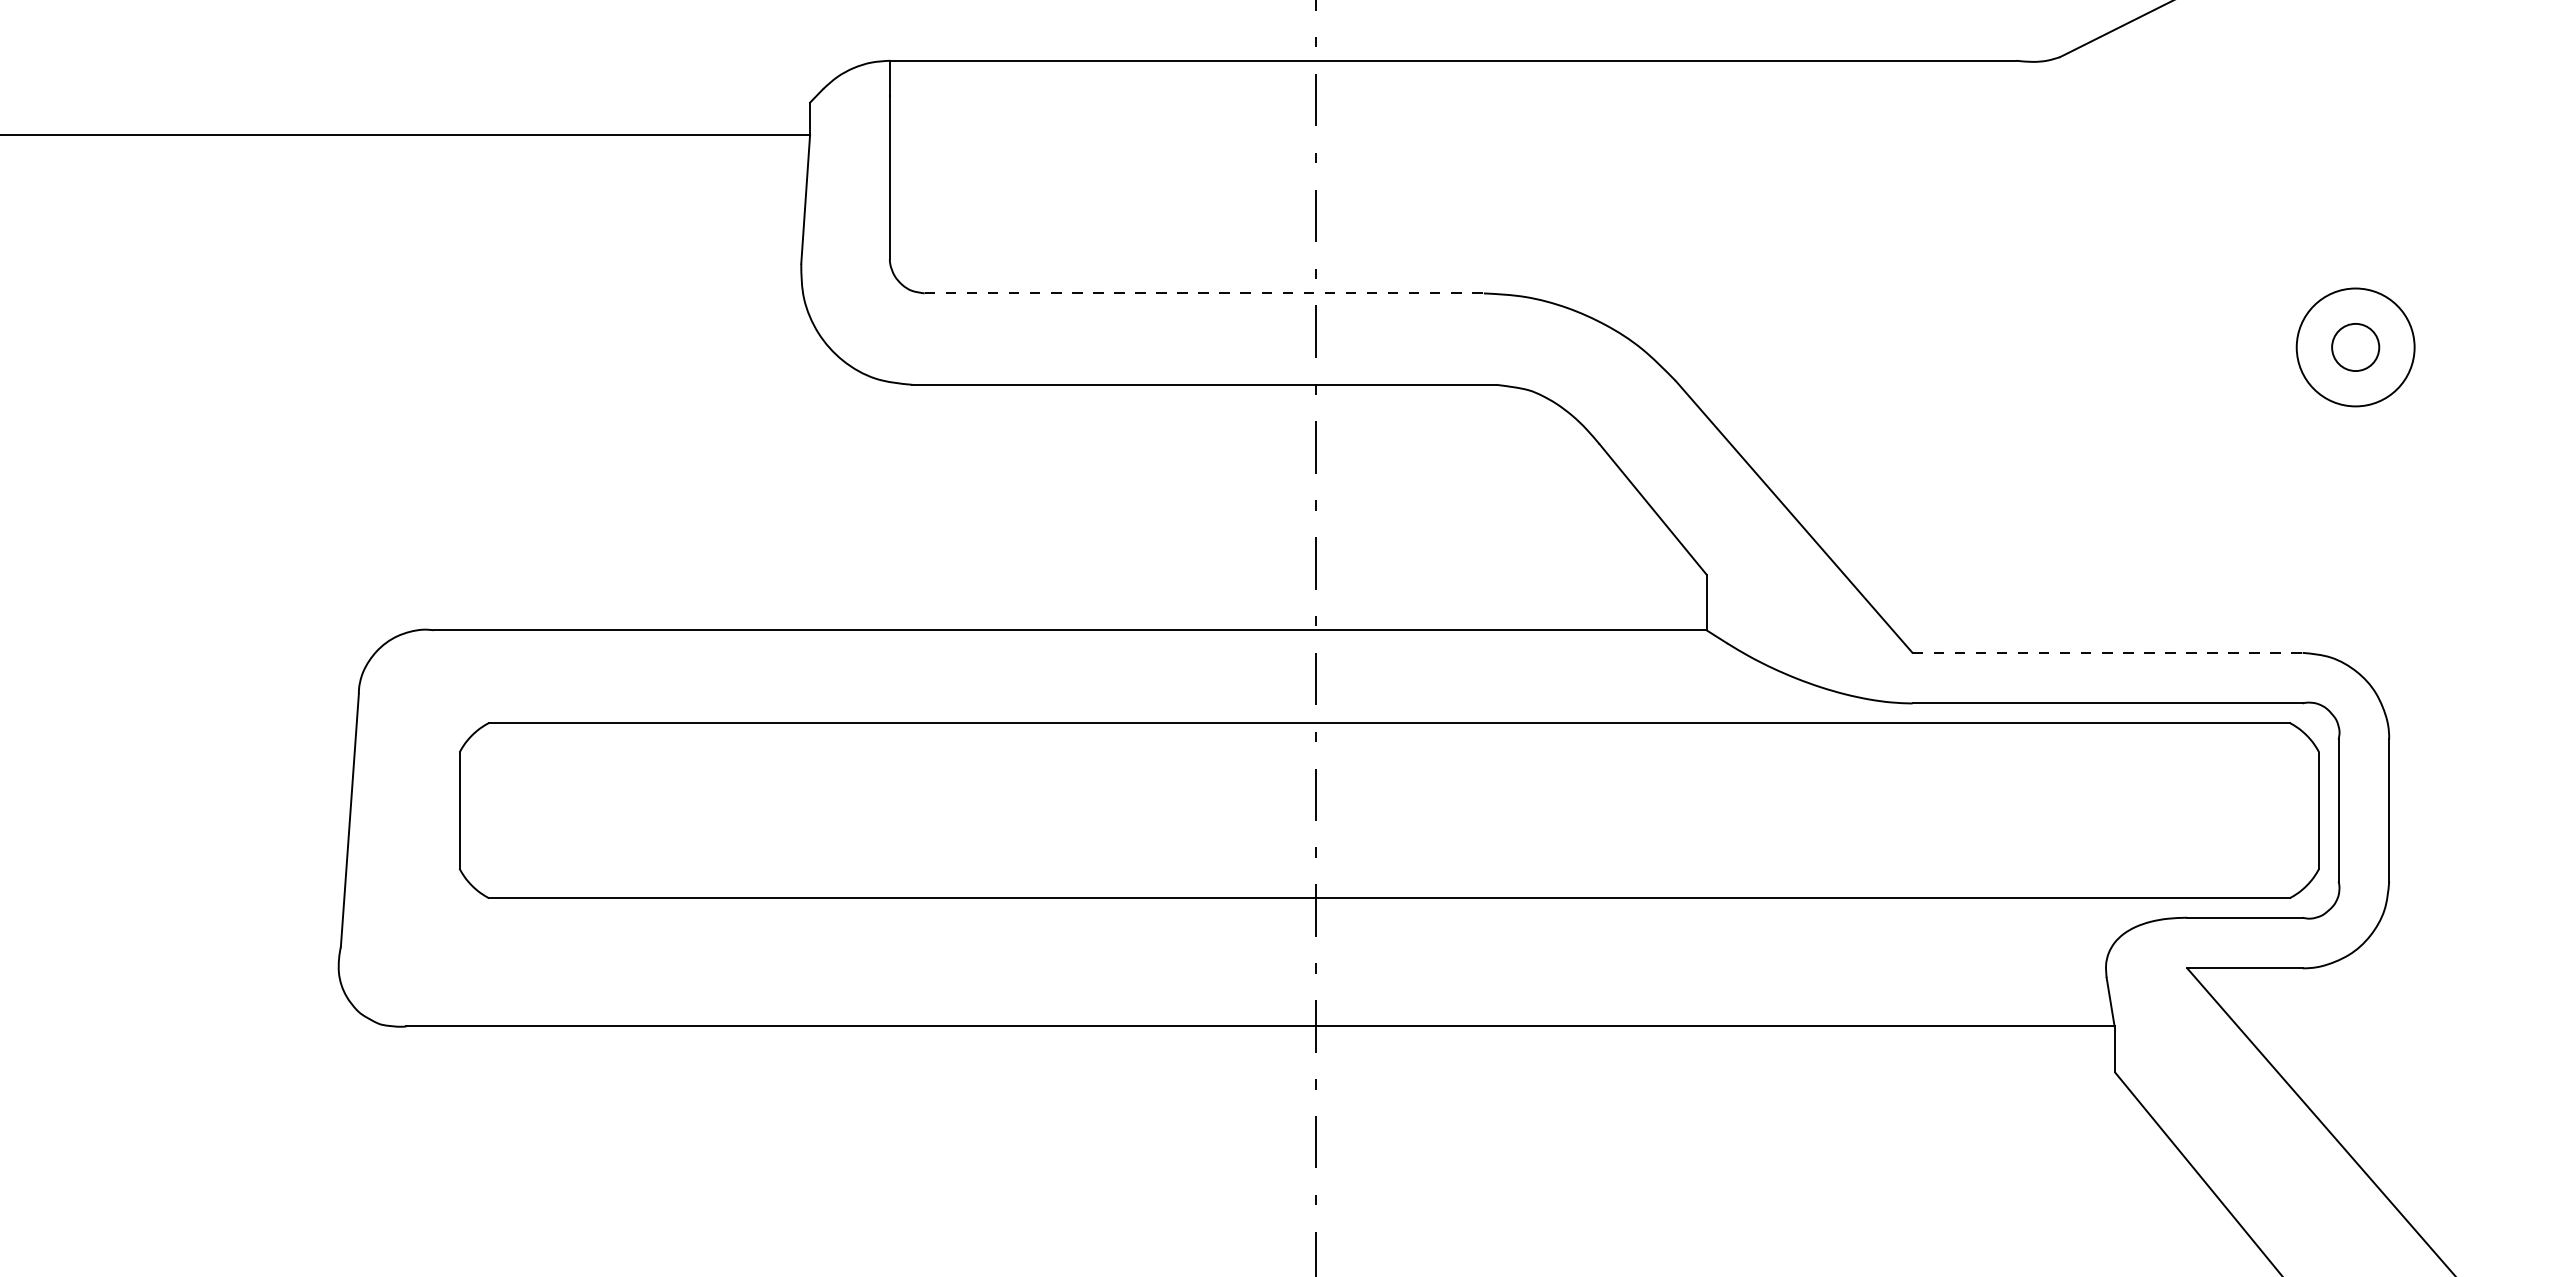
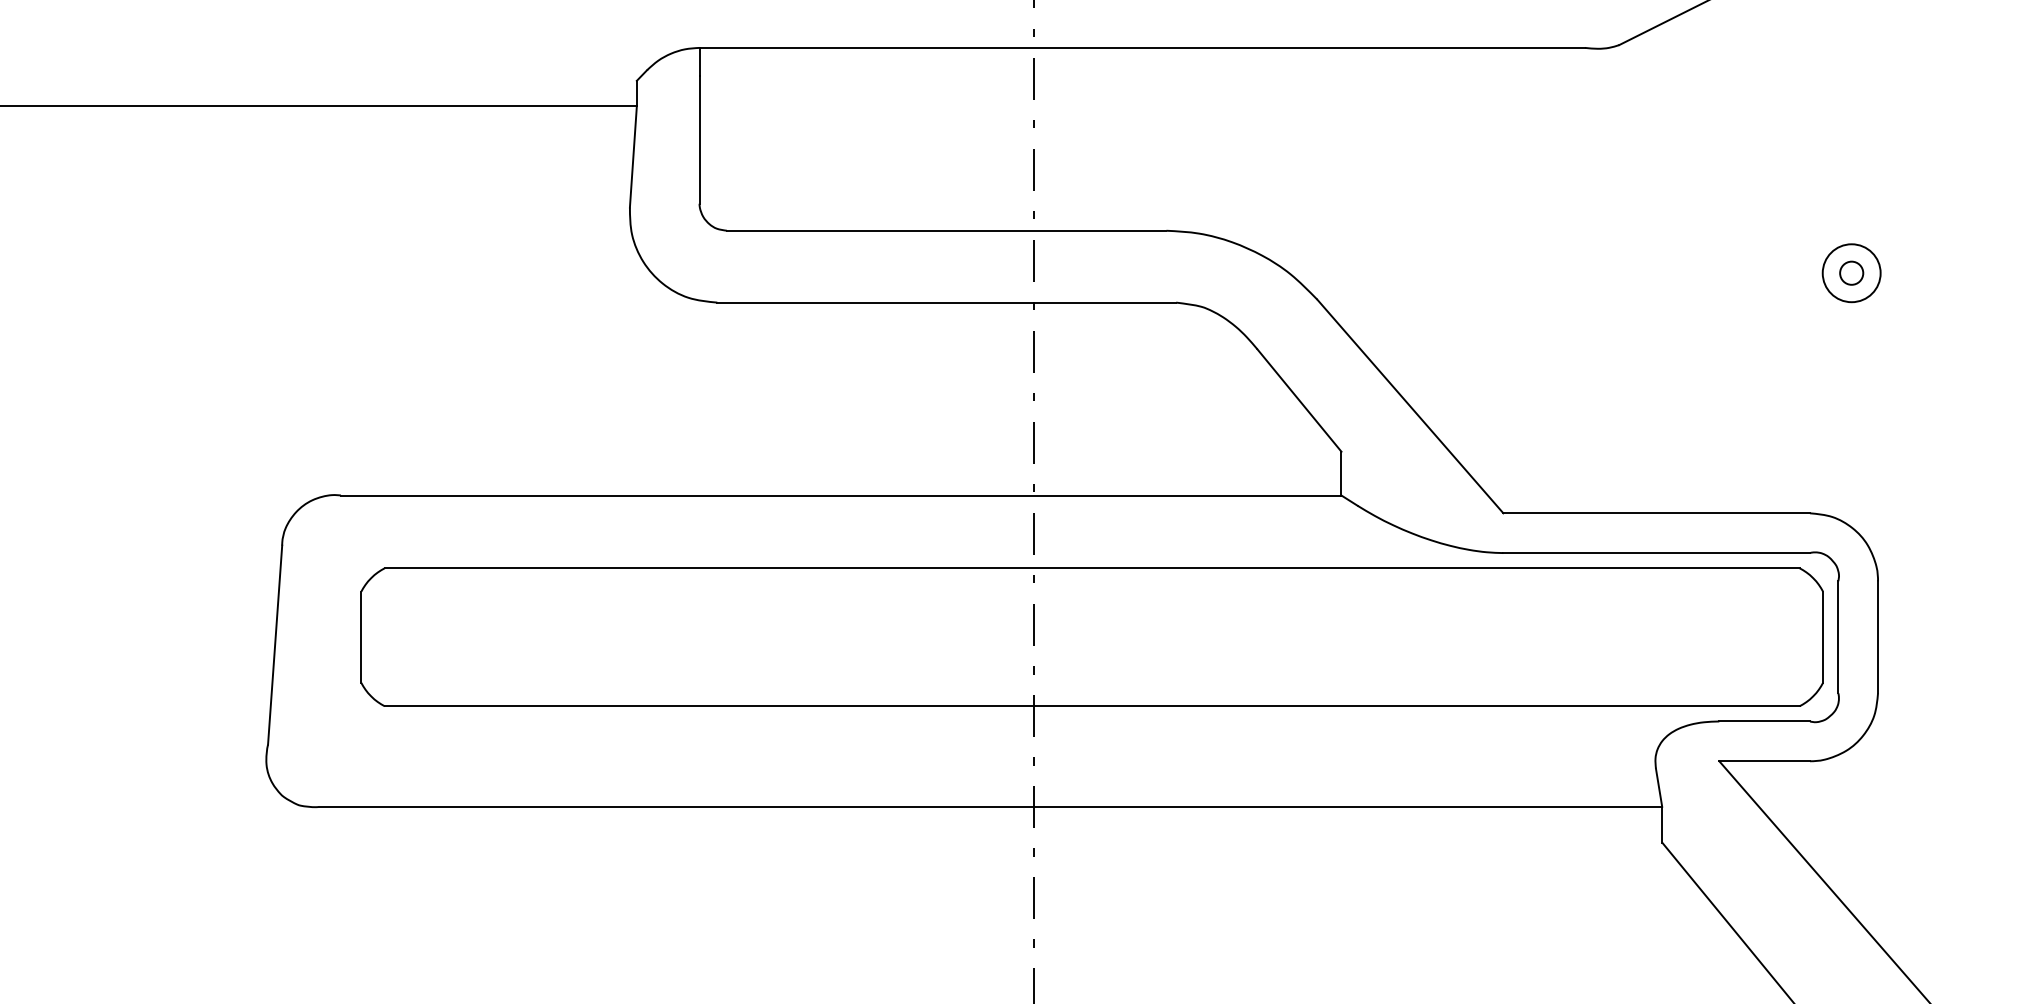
line: (1204, 293) -> (946, 230), dashed -> solid
circle: (2355, 347) -> (1851, 273), size x0.62
circle: (2355, 347) -> (1851, 273), size x0.62
line: (2108, 652) -> (1657, 513), dashed -> solid

